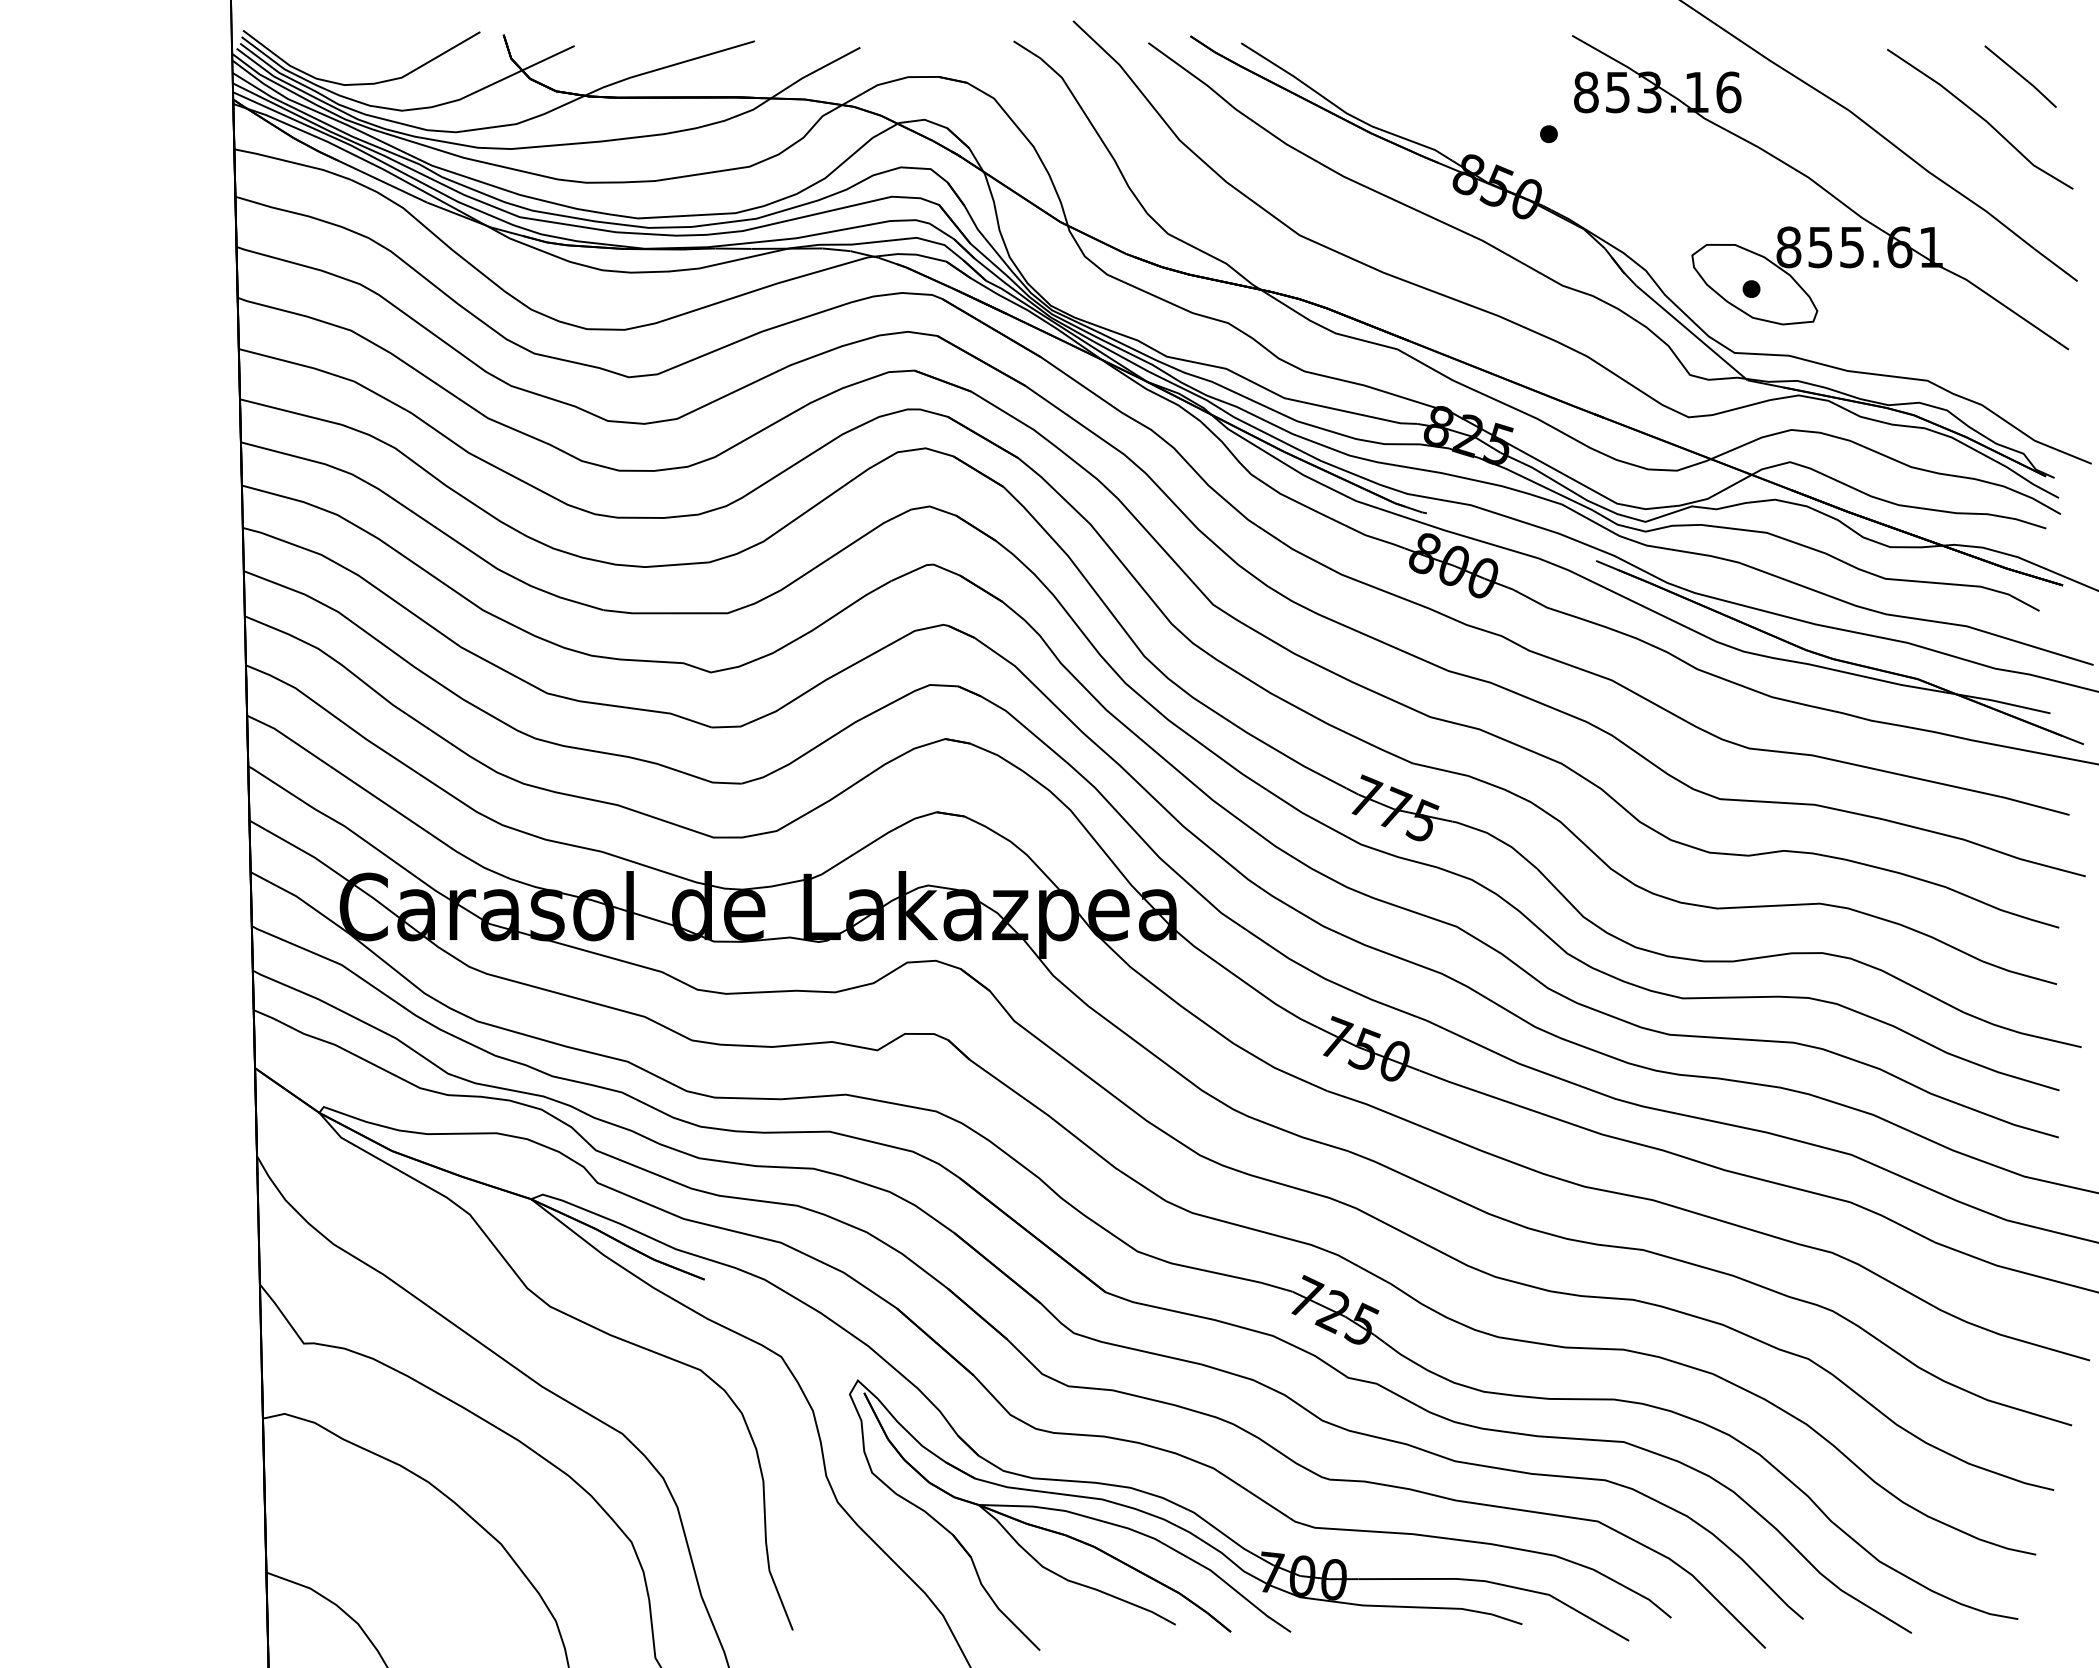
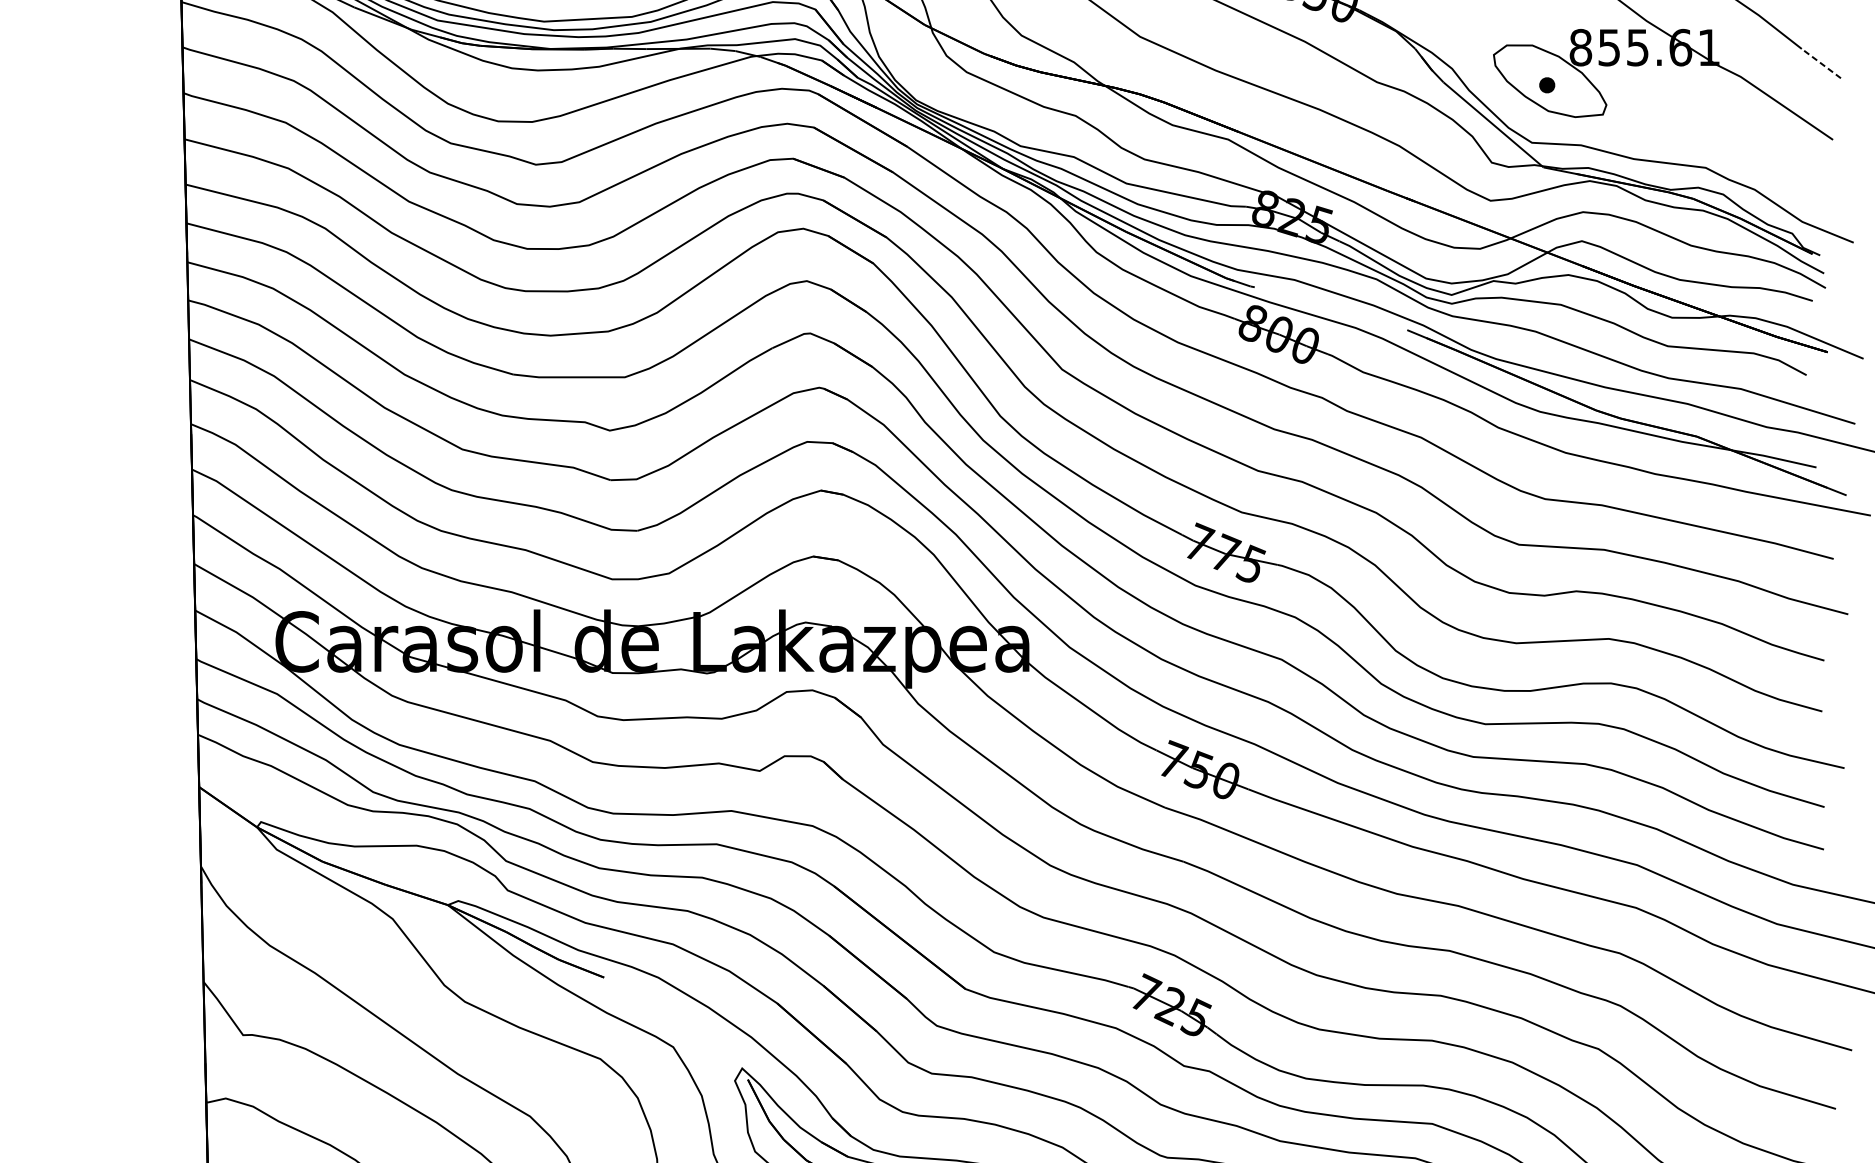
line: (2055, 264) -> (1821, 63), solid -> dashed

